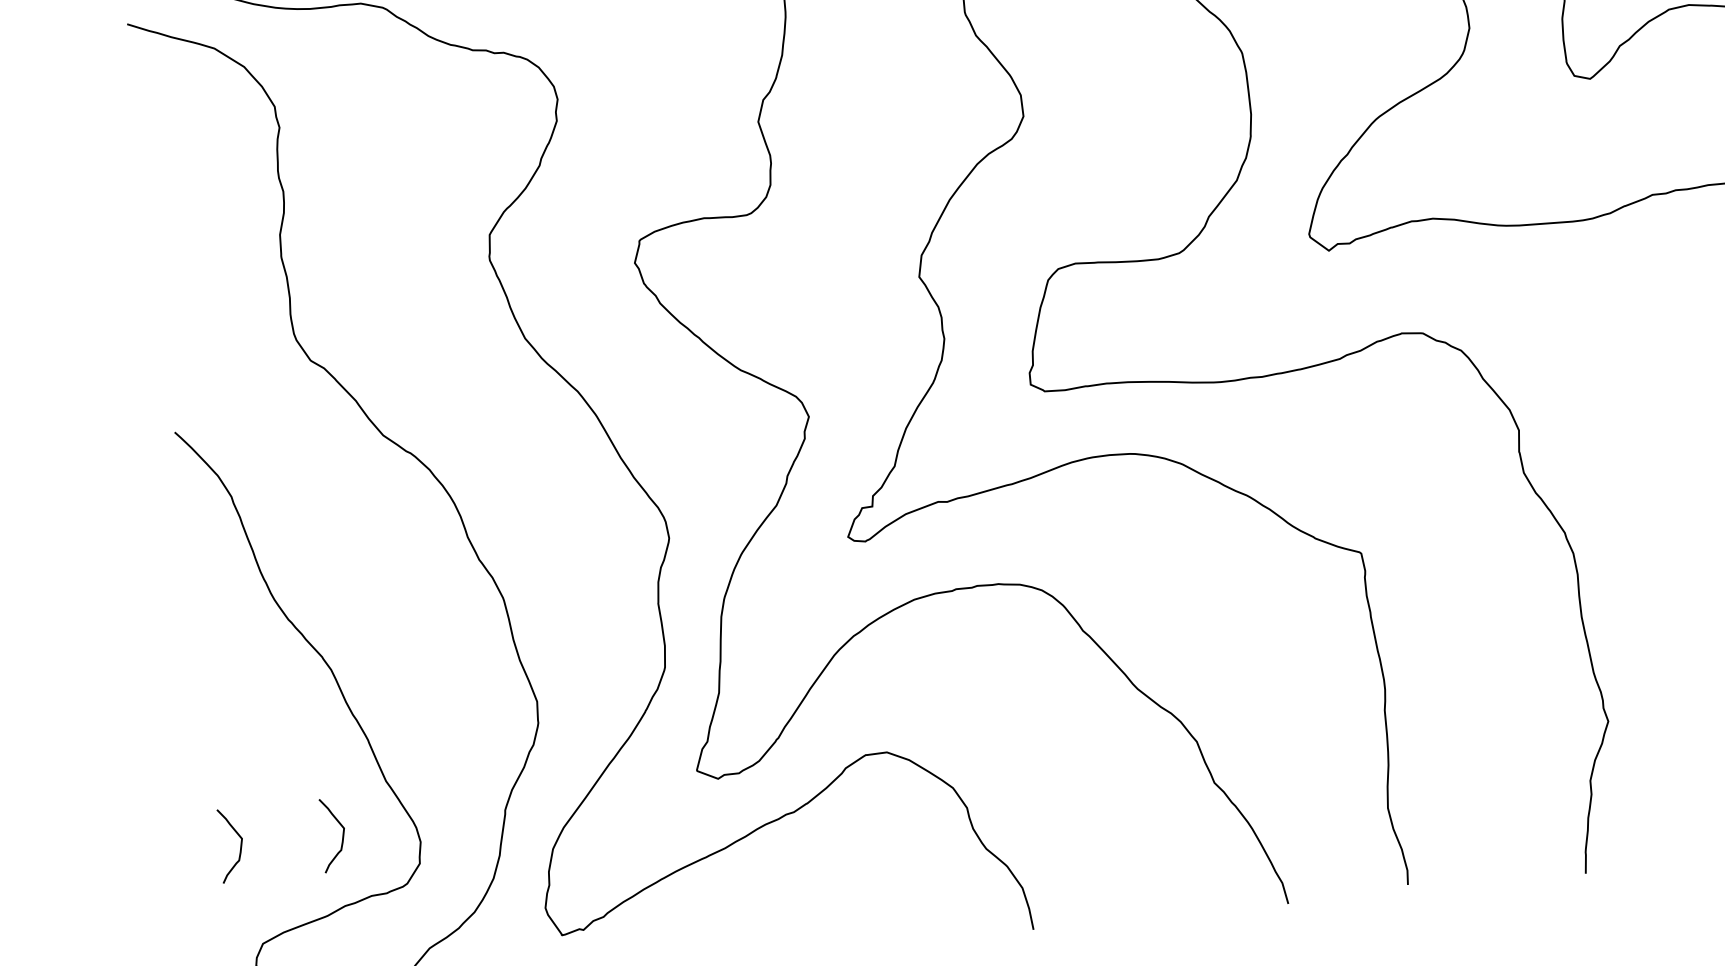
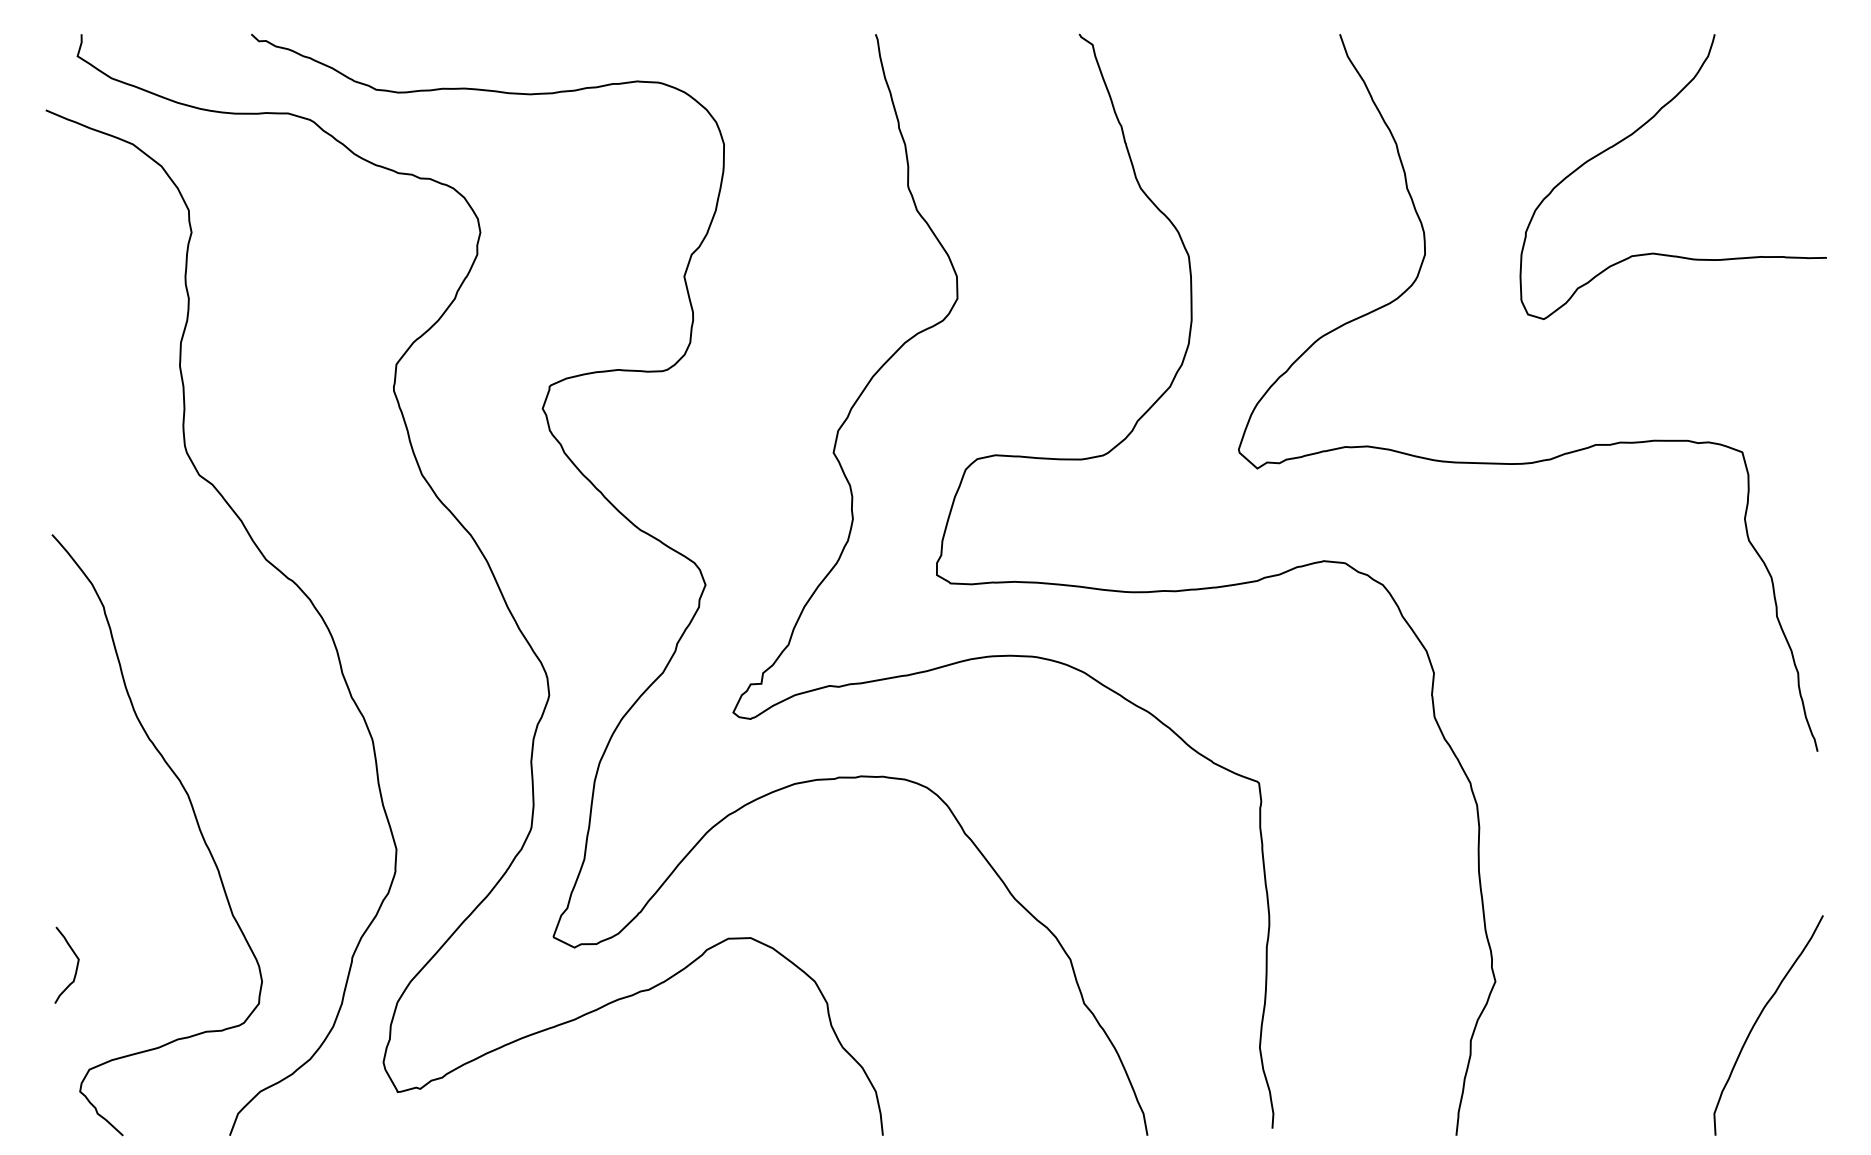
curve: (342, 833) -> (182, 964), removed

